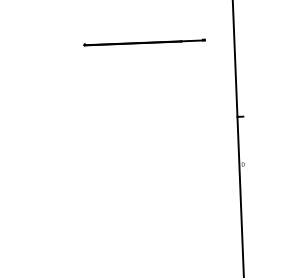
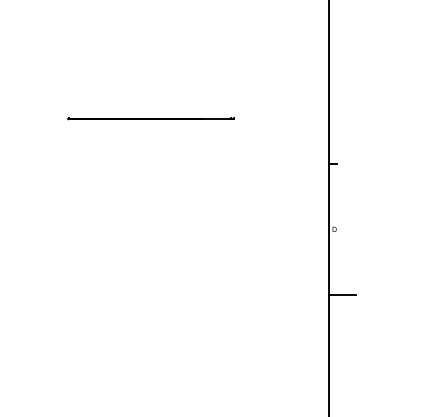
part: (144, 42) -> (150, 118), moved
line: (250, 211) -> (342, 294), added

